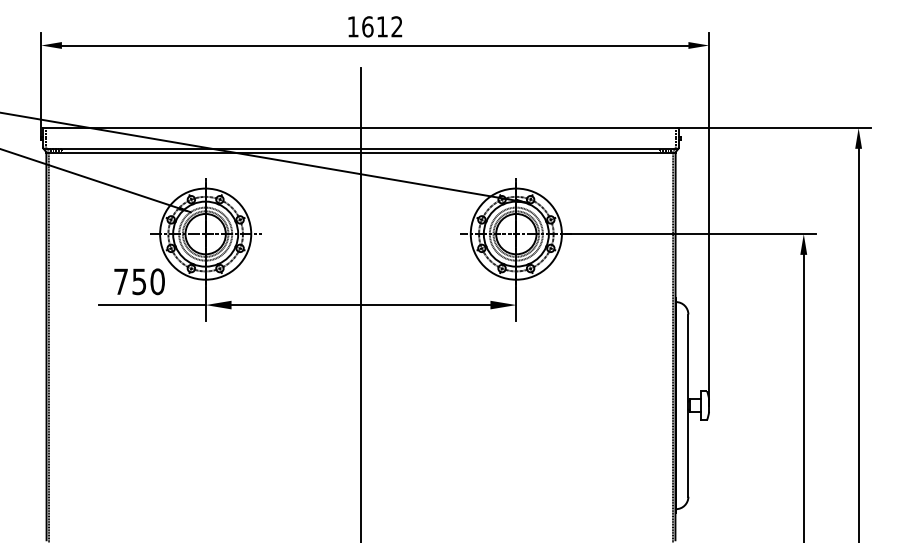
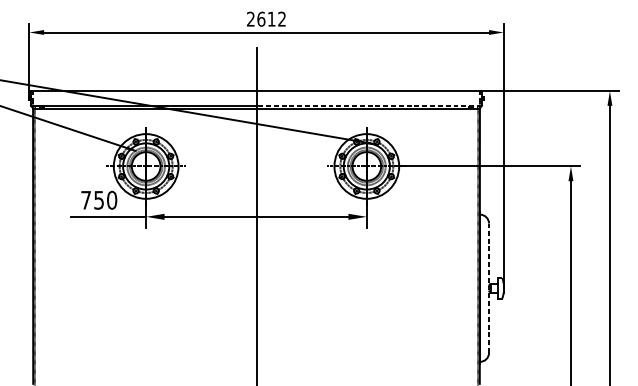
text: (352, 26) -> (250, 19), 1612 -> 2612
line: (519, 148) -> (369, 105), solid -> dashed
line: (688, 405) -> (489, 288), solid -> dashed

